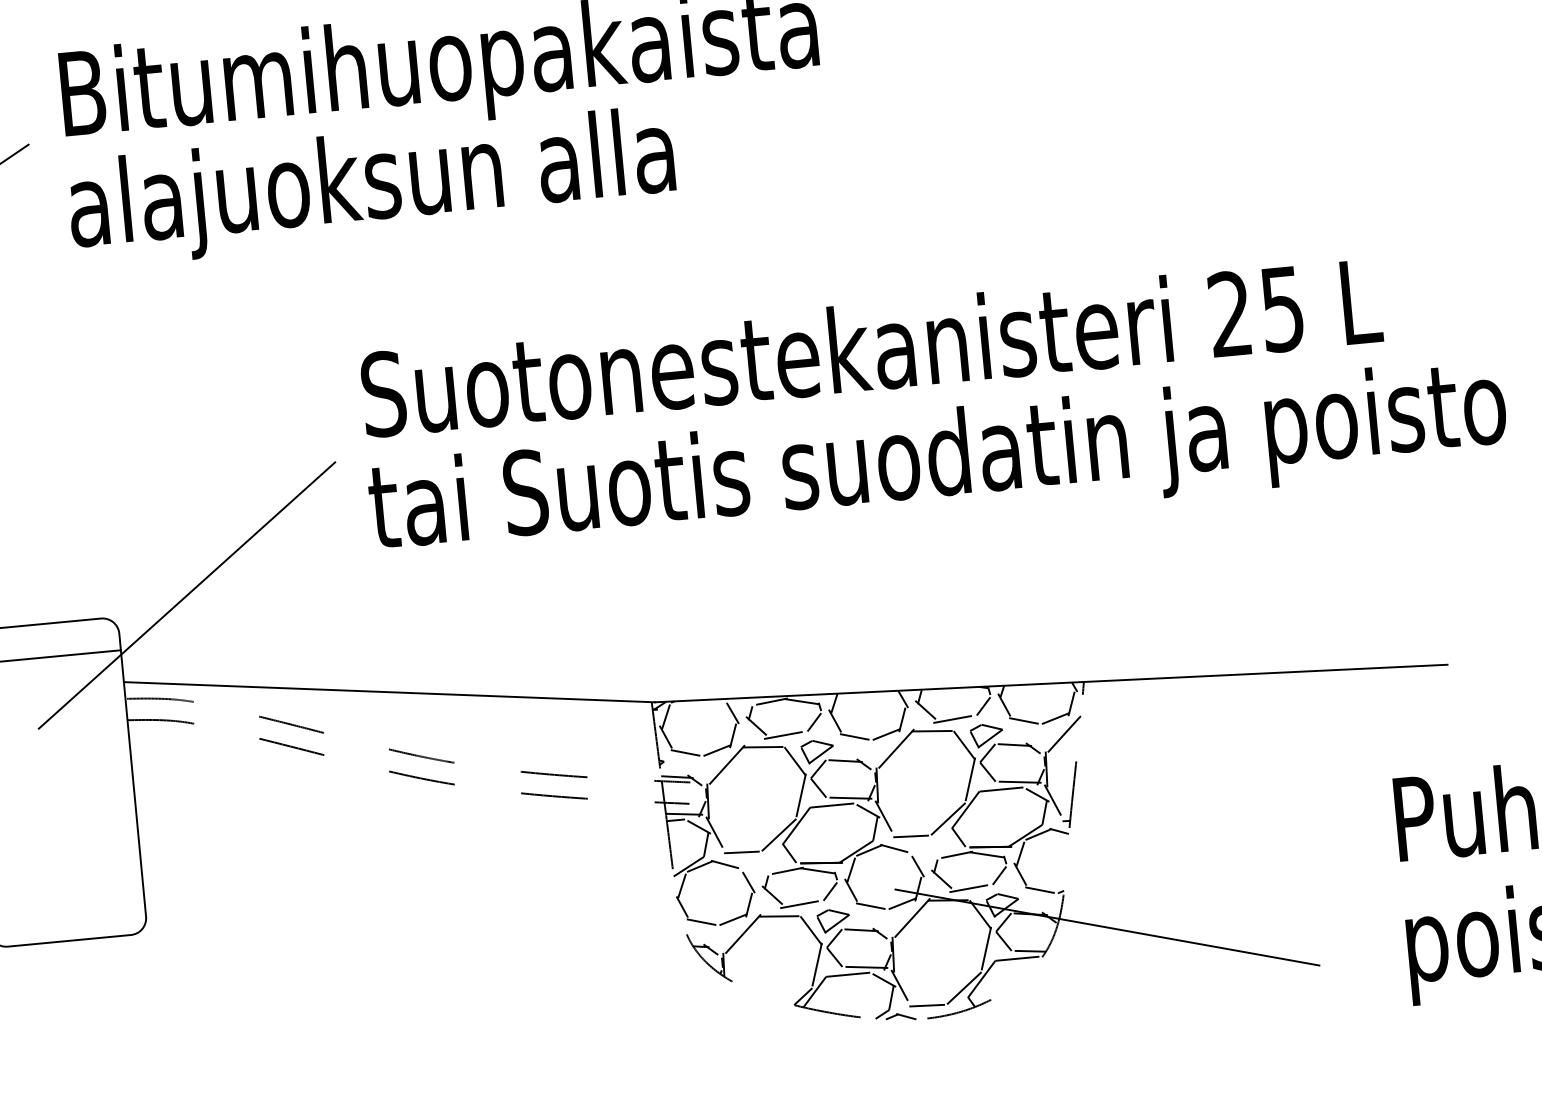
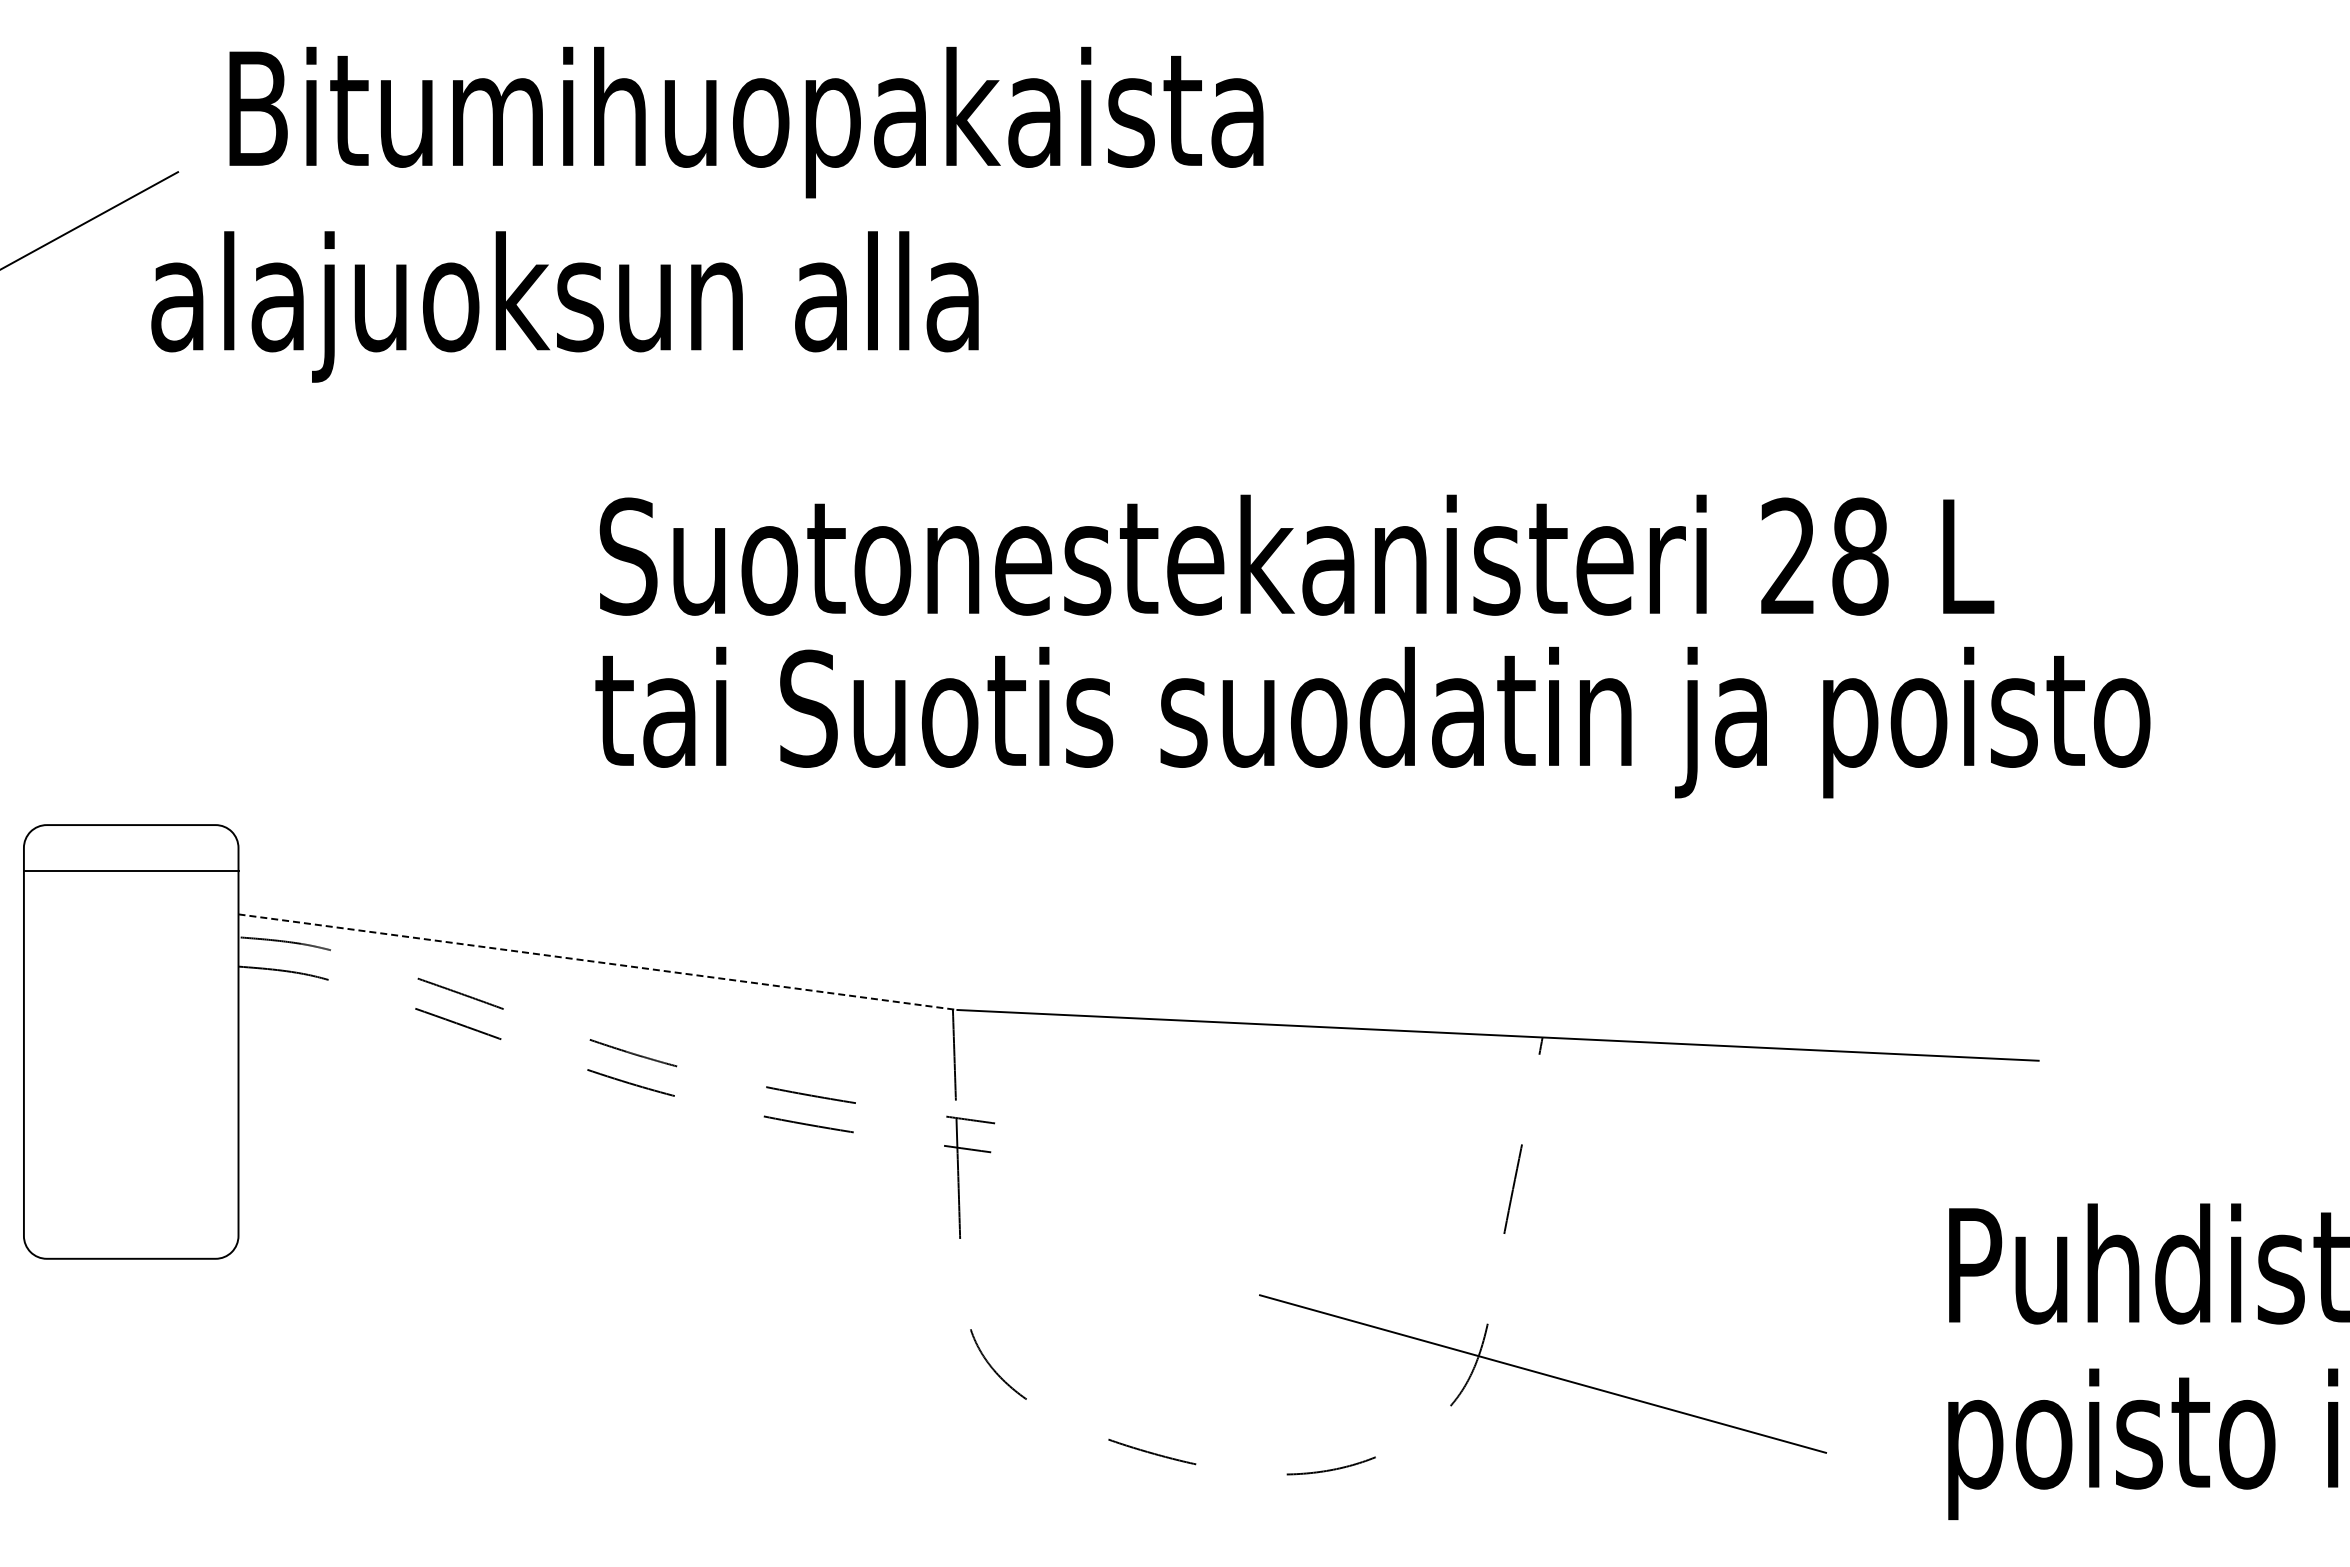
text: (371, 186) -> (564, 306), moved
text: (1282, 309) -> (1860, 556), 25 -> 28
line: (187, 595) -> (335, 804), removed
line: (389, 692) -> (597, 962), solid -> dashed
hatch: (879, 852) -> (1243, 1242), removed

